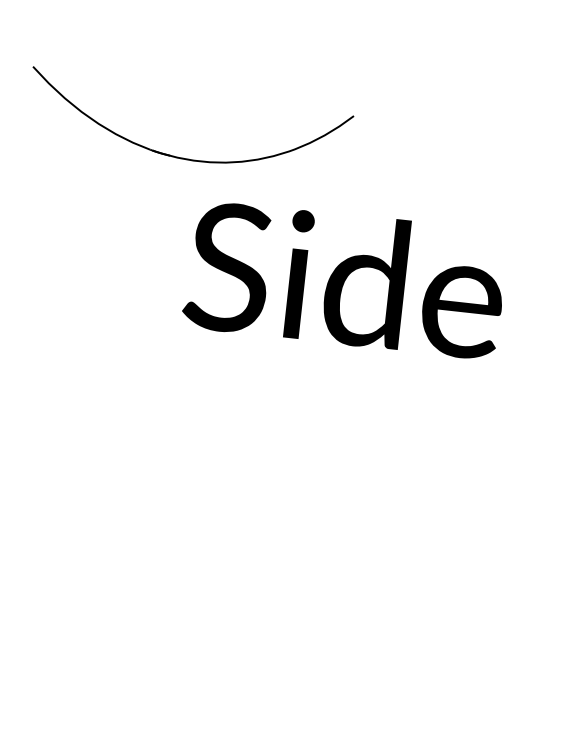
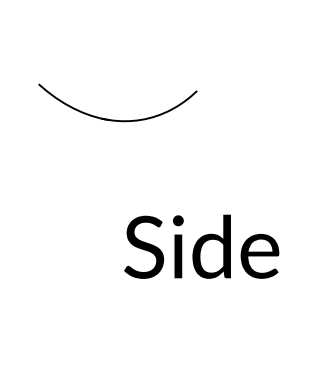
text: (344, 278) -> (201, 246), moved

